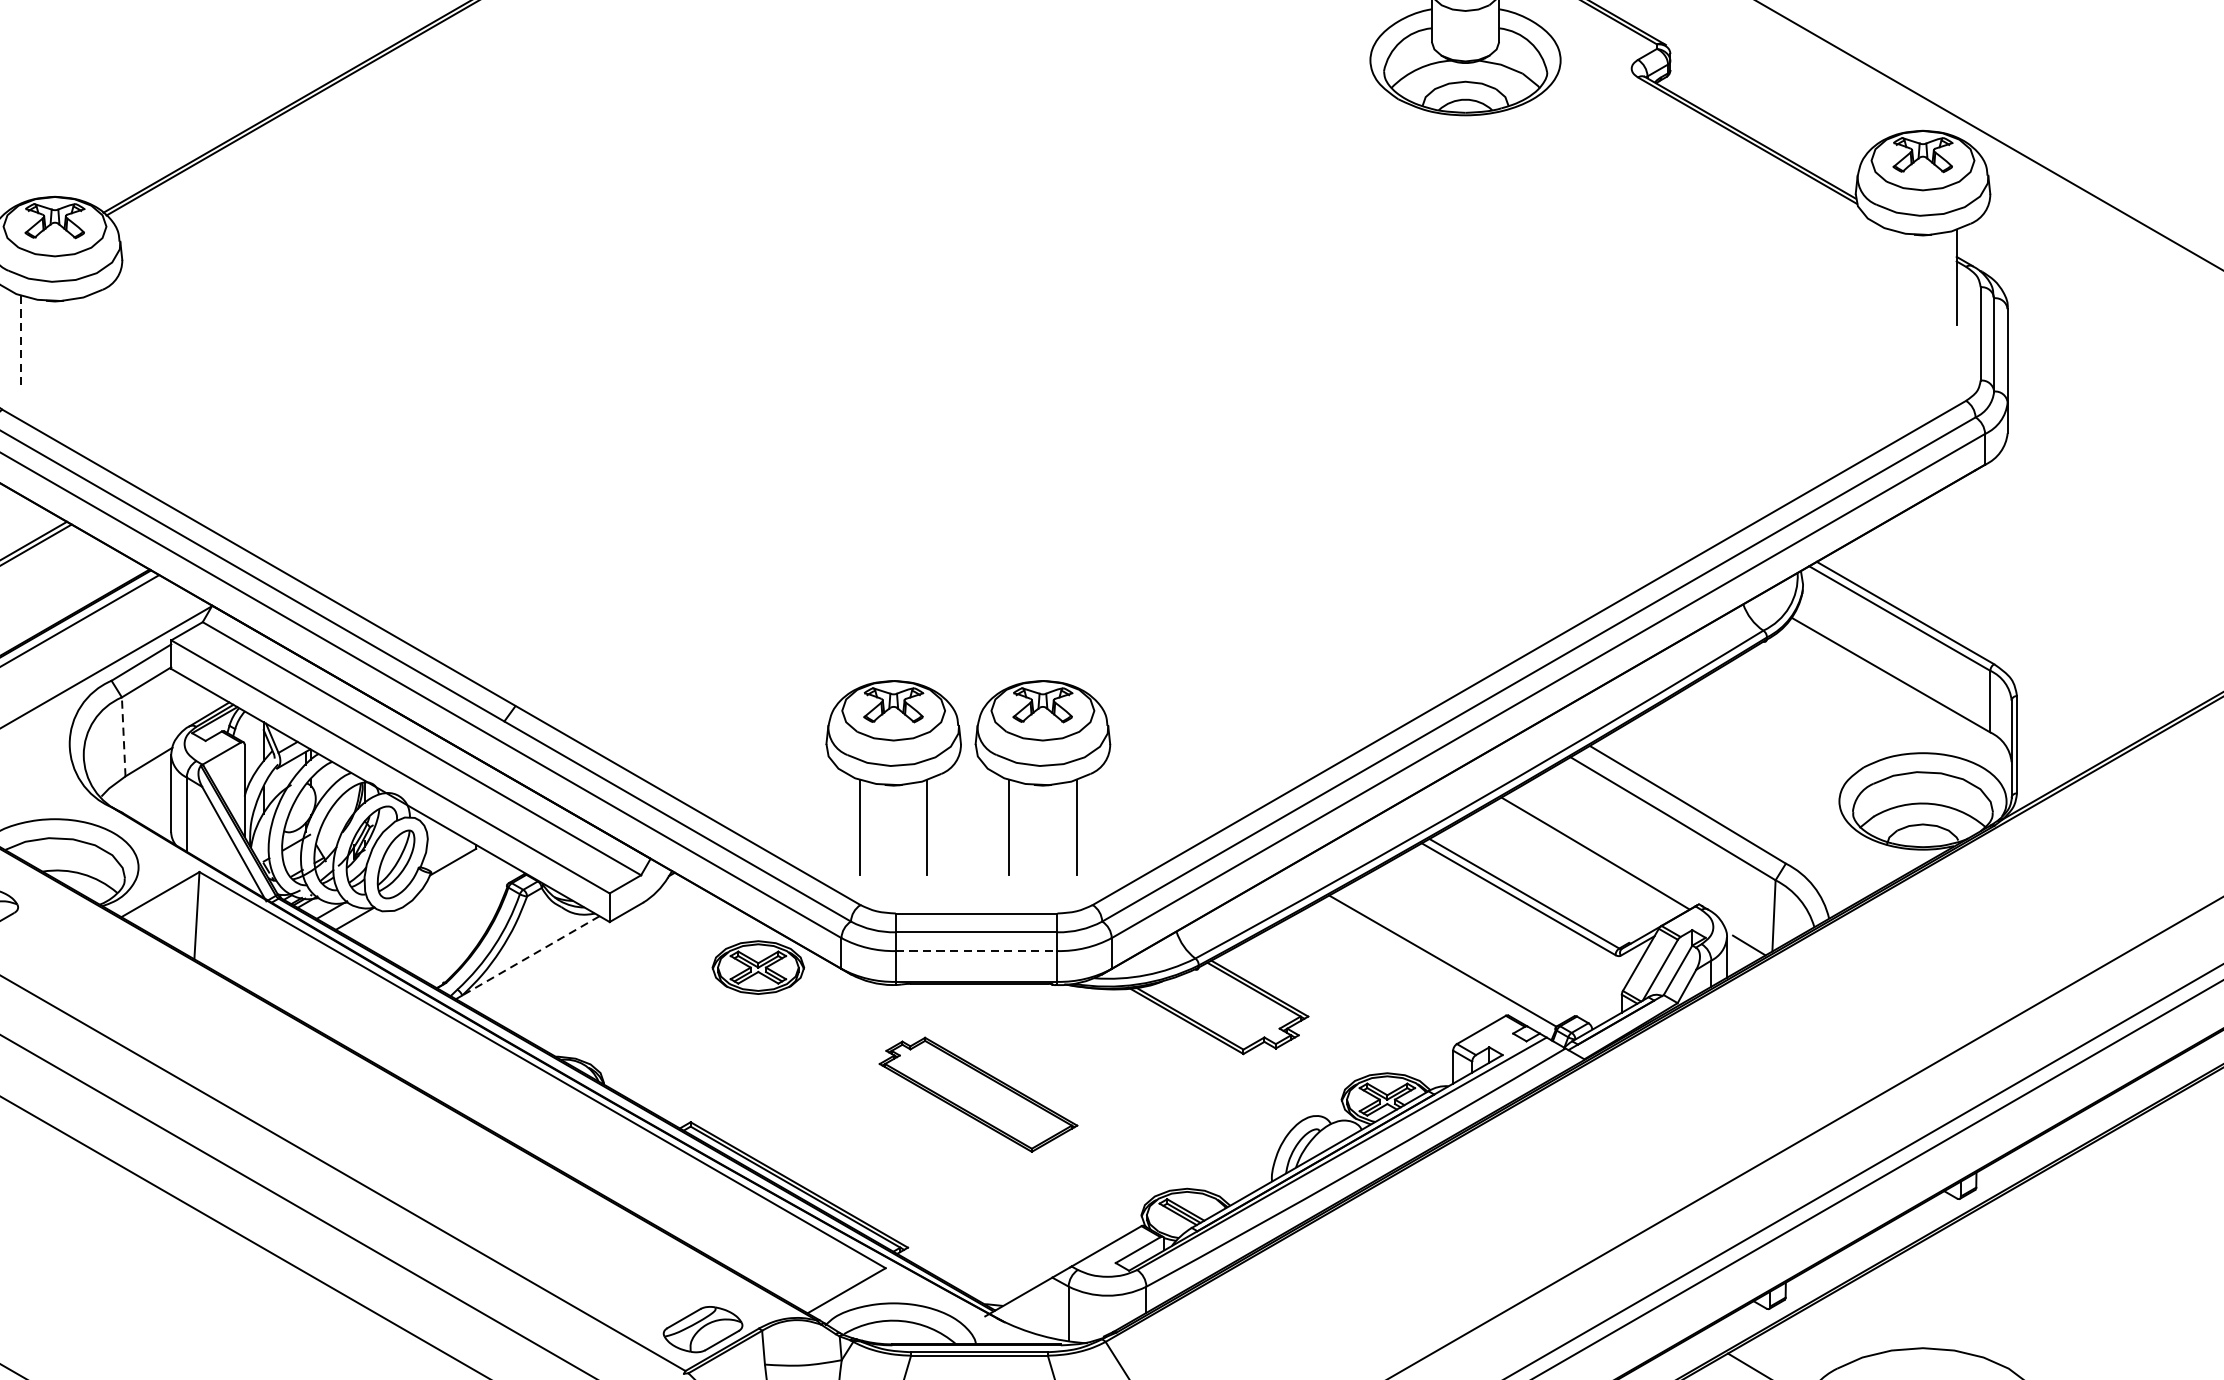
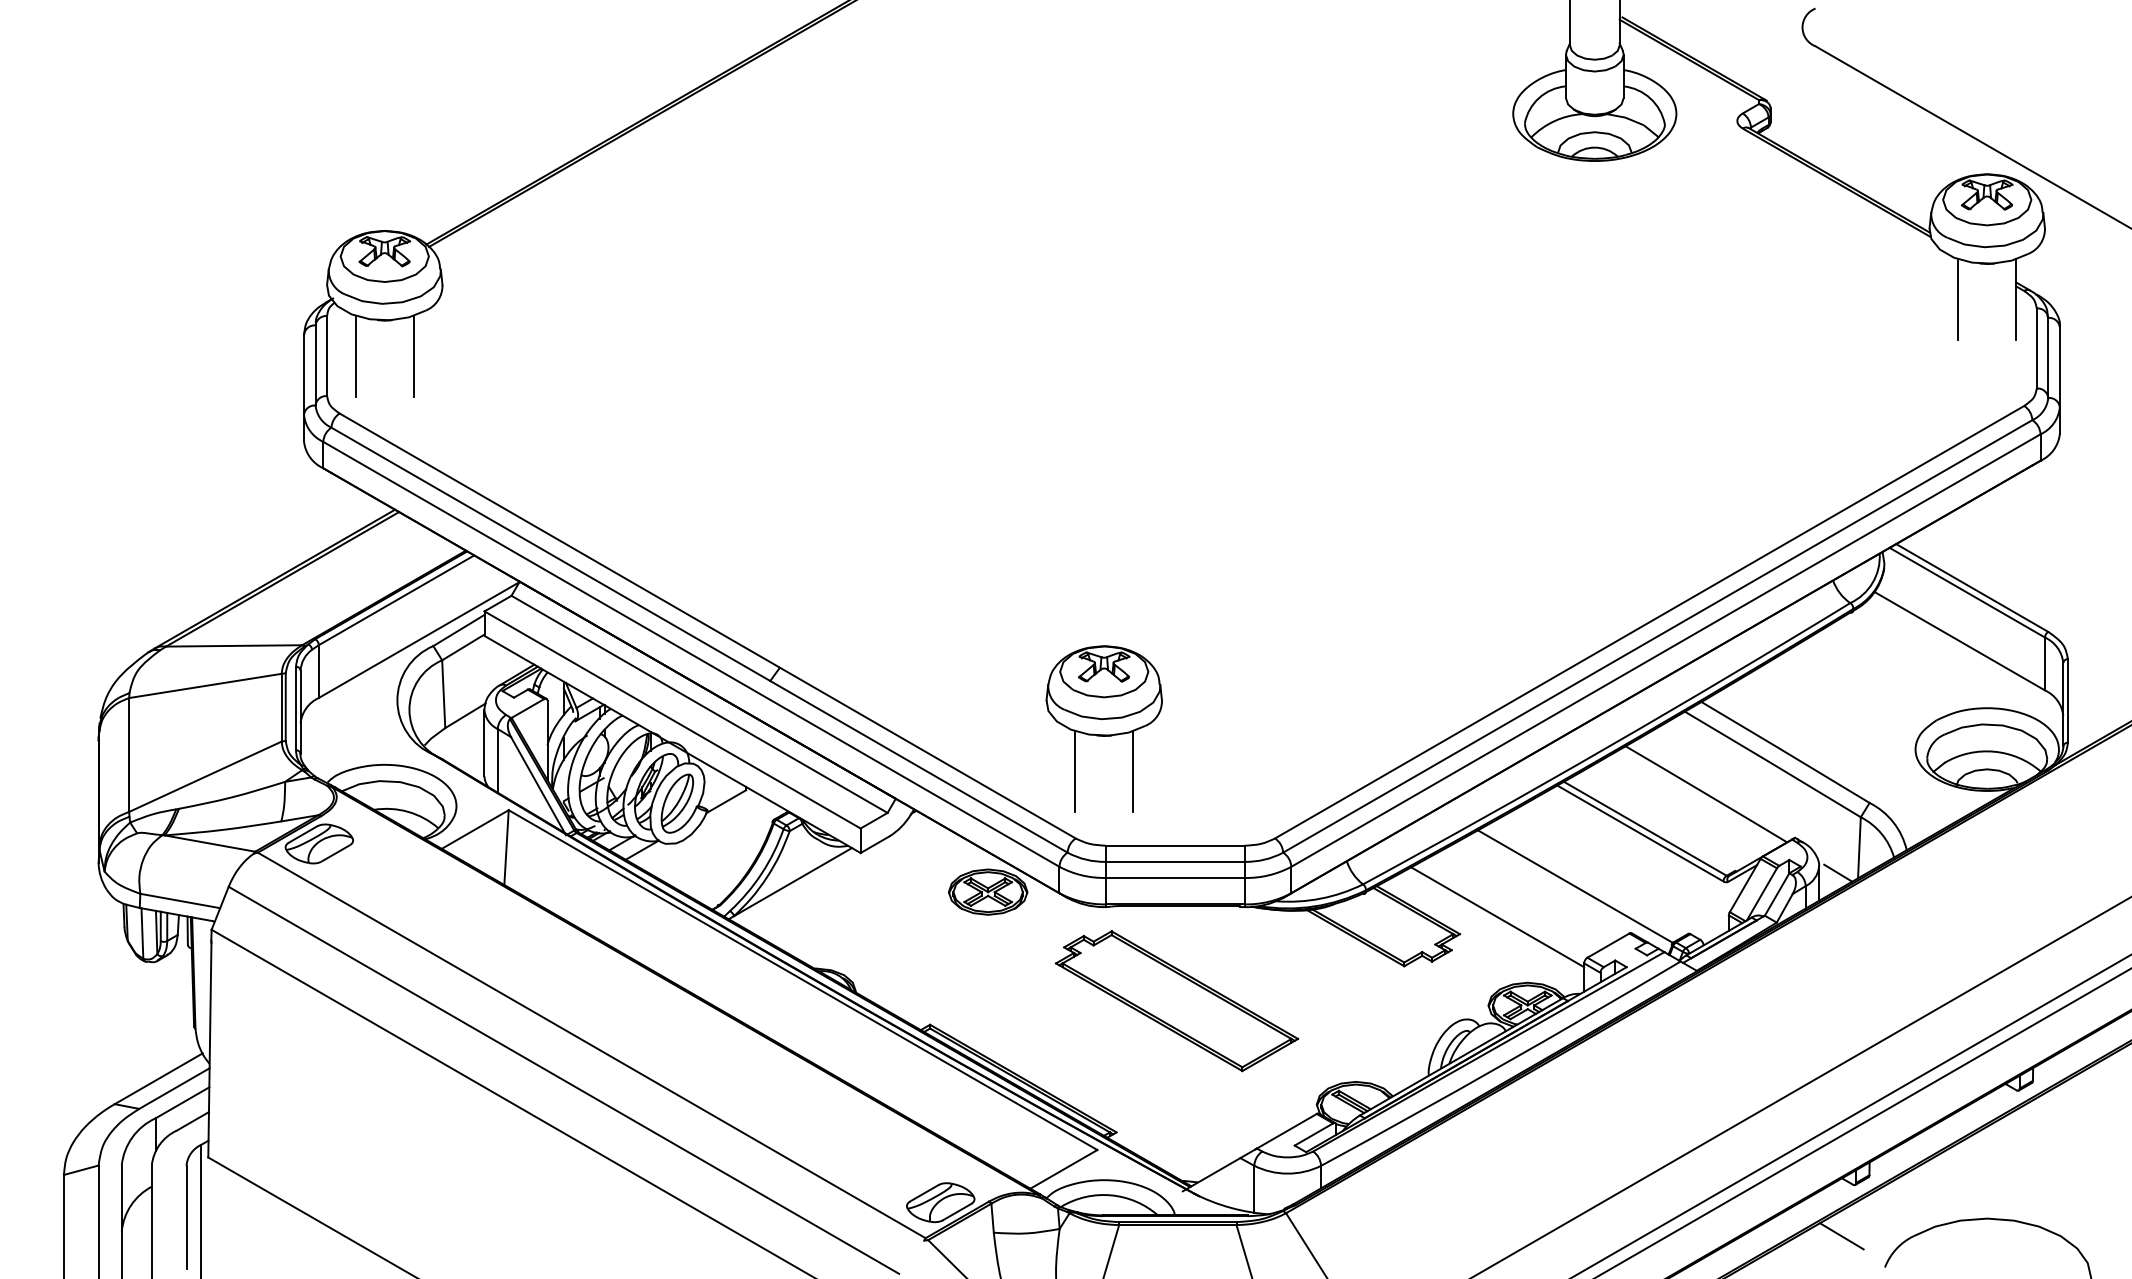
line: (1889, 276) -> (1958, 299), added
line: (20, 343) -> (355, 356), dashed -> solid
line: (88, 343) -> (413, 356), added
line: (123, 737) -> (443, 694), dashed -> solid
part: (1042, 776) -> (1231, 728), removed
line: (976, 950) -> (1175, 877), dashed -> solid
line: (530, 956) -> (792, 882), dashed -> solid
line: (1352, 997) -> (1497, 917), added
part: (977, 1095) -> (1176, 1001), size x1.43

